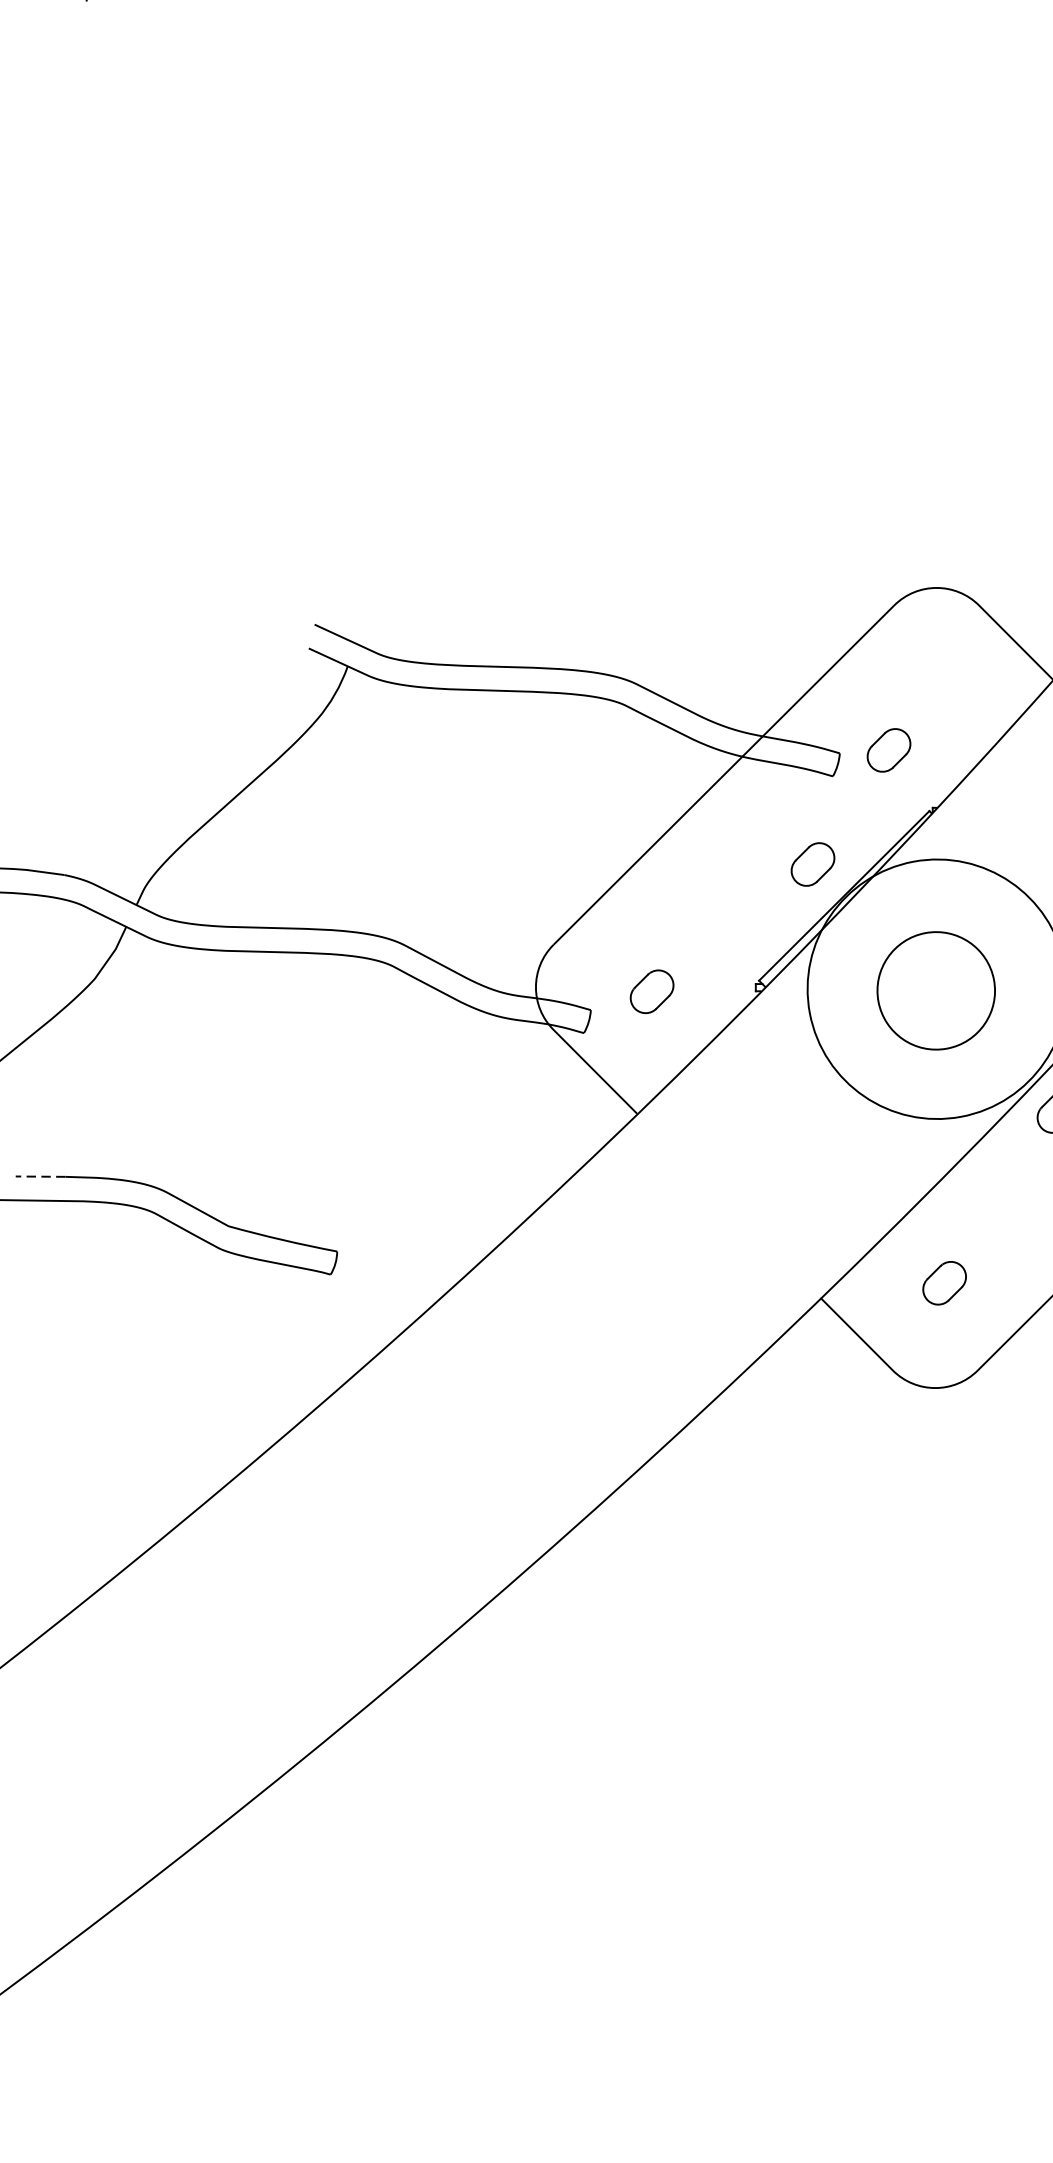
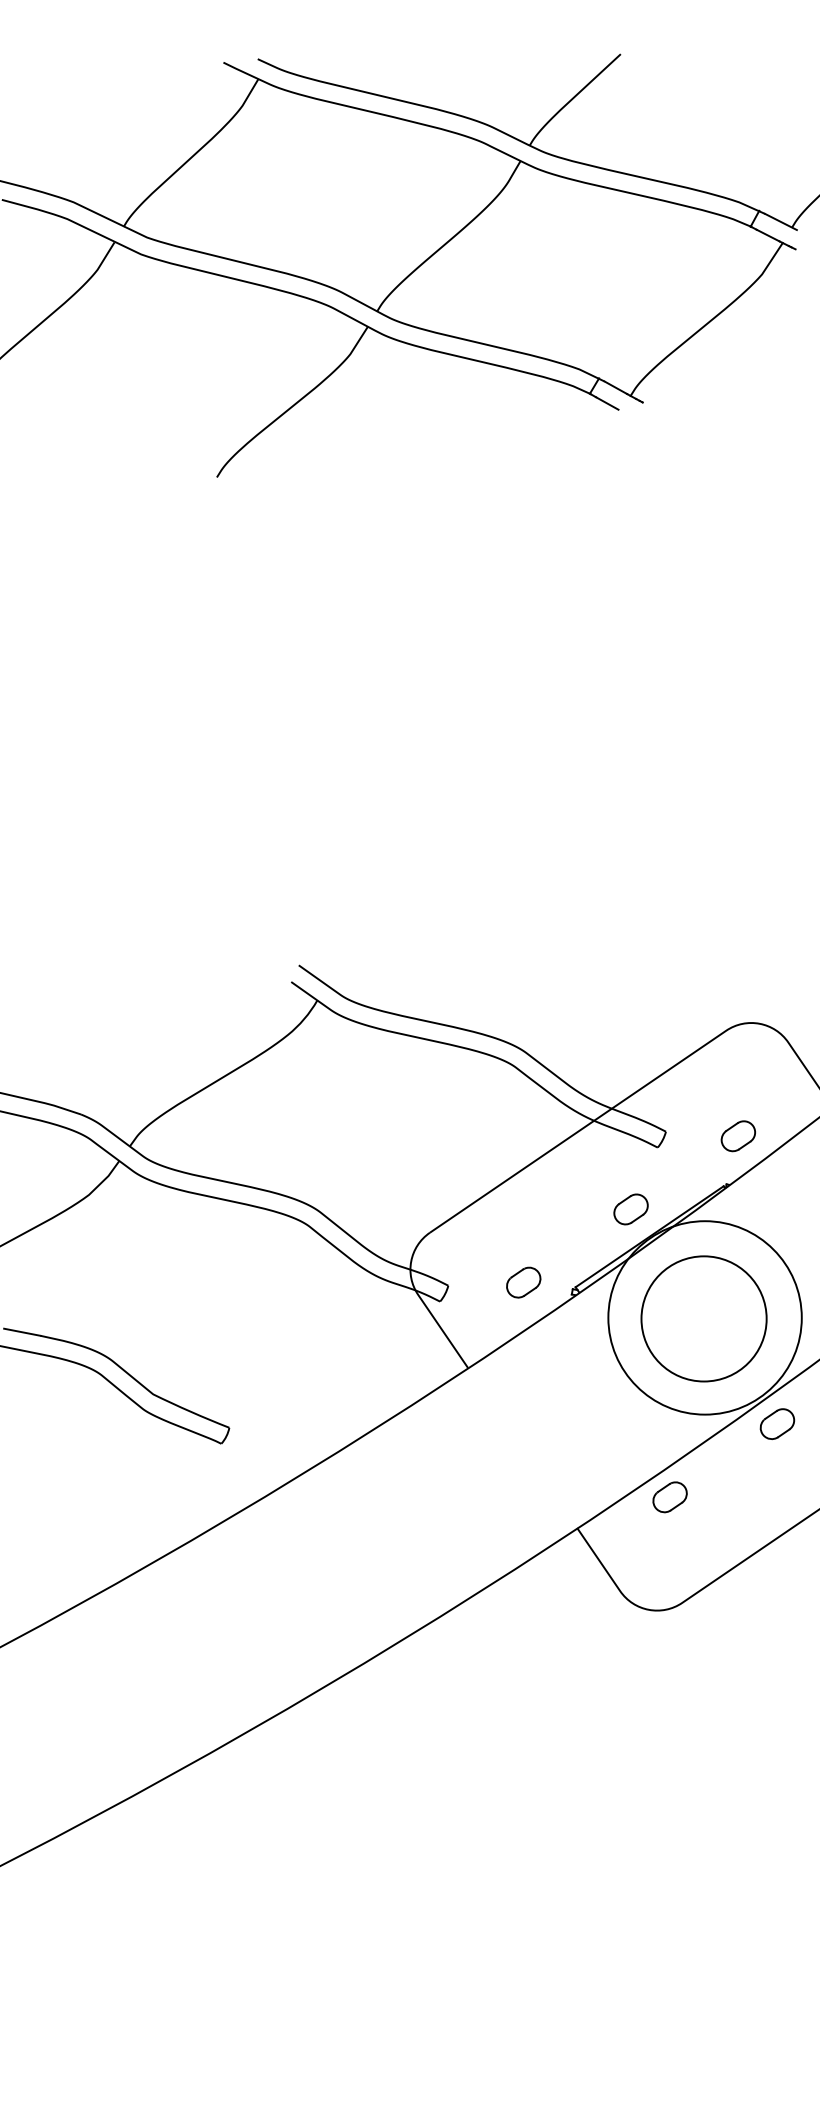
part: (887, 750) -> (737, 1136), moved
circle: (935, 990) -> (703, 1318), size x1.43
part: (651, 991) -> (523, 1282), moved
line: (40, 1176) -> (22, 1332), dashed -> solid
part: (943, 1283) -> (669, 1497), moved

